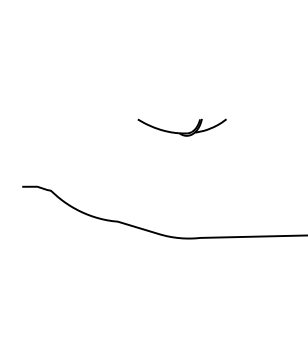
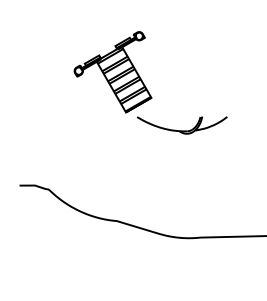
part: (113, 74) -> (112, 71), added

